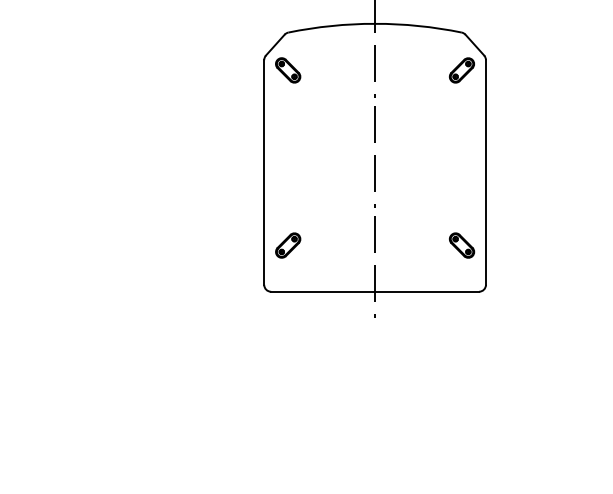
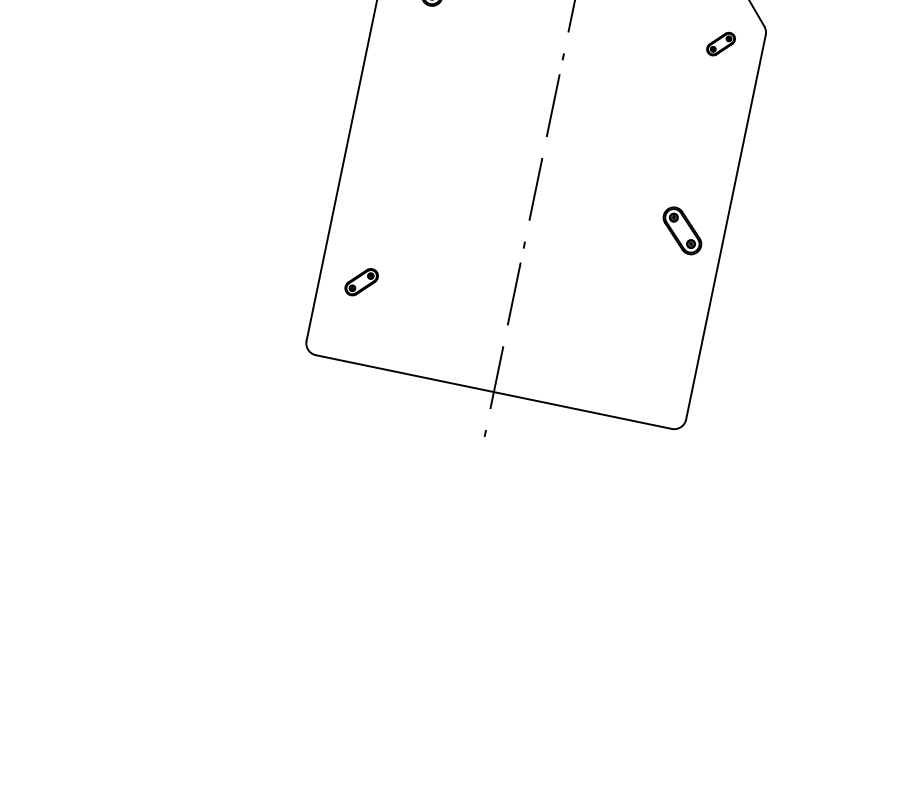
part: (461, 70) -> (720, 43), size x0.6
part: (288, 245) -> (362, 282), size x0.7
part: (462, 245) -> (683, 230), moved

